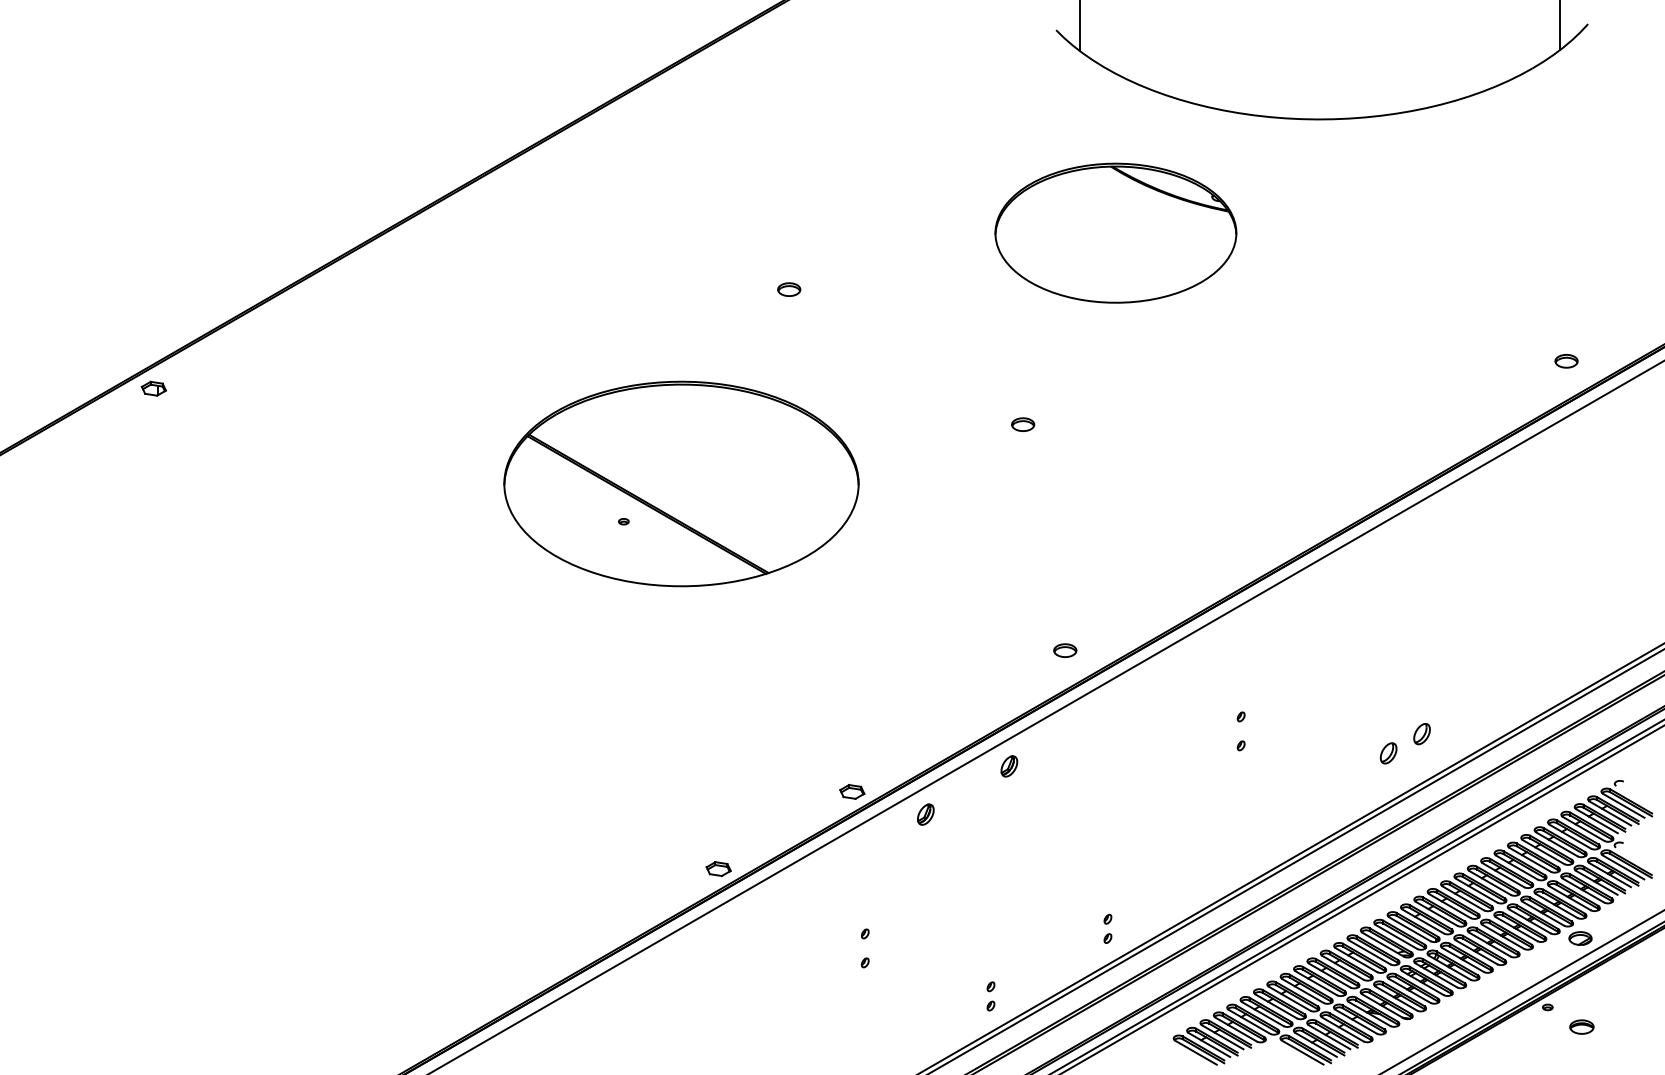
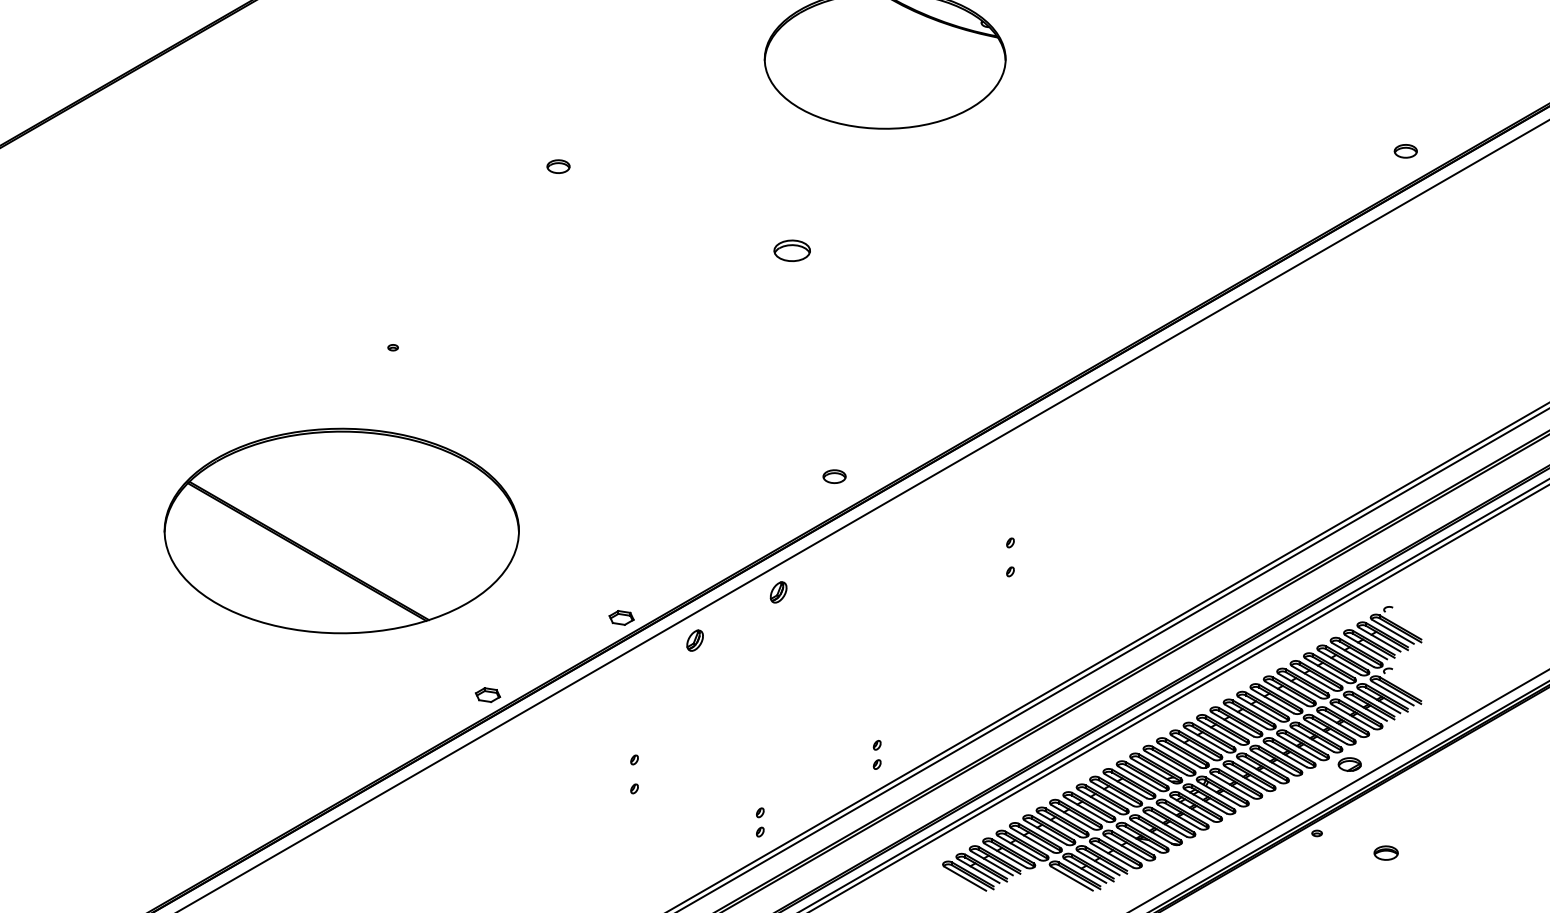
part: (789, 289) -> (558, 166), moved
part: (1566, 361) -> (1405, 151), moved
part: (1023, 424) -> (792, 250), size x1.6
part: (681, 483) -> (341, 530), moved
part: (1421, 734) -> (1190, 560), removed
part: (1388, 753) -> (1157, 579), removed
part: (1581, 1026) -> (1385, 852), moved

